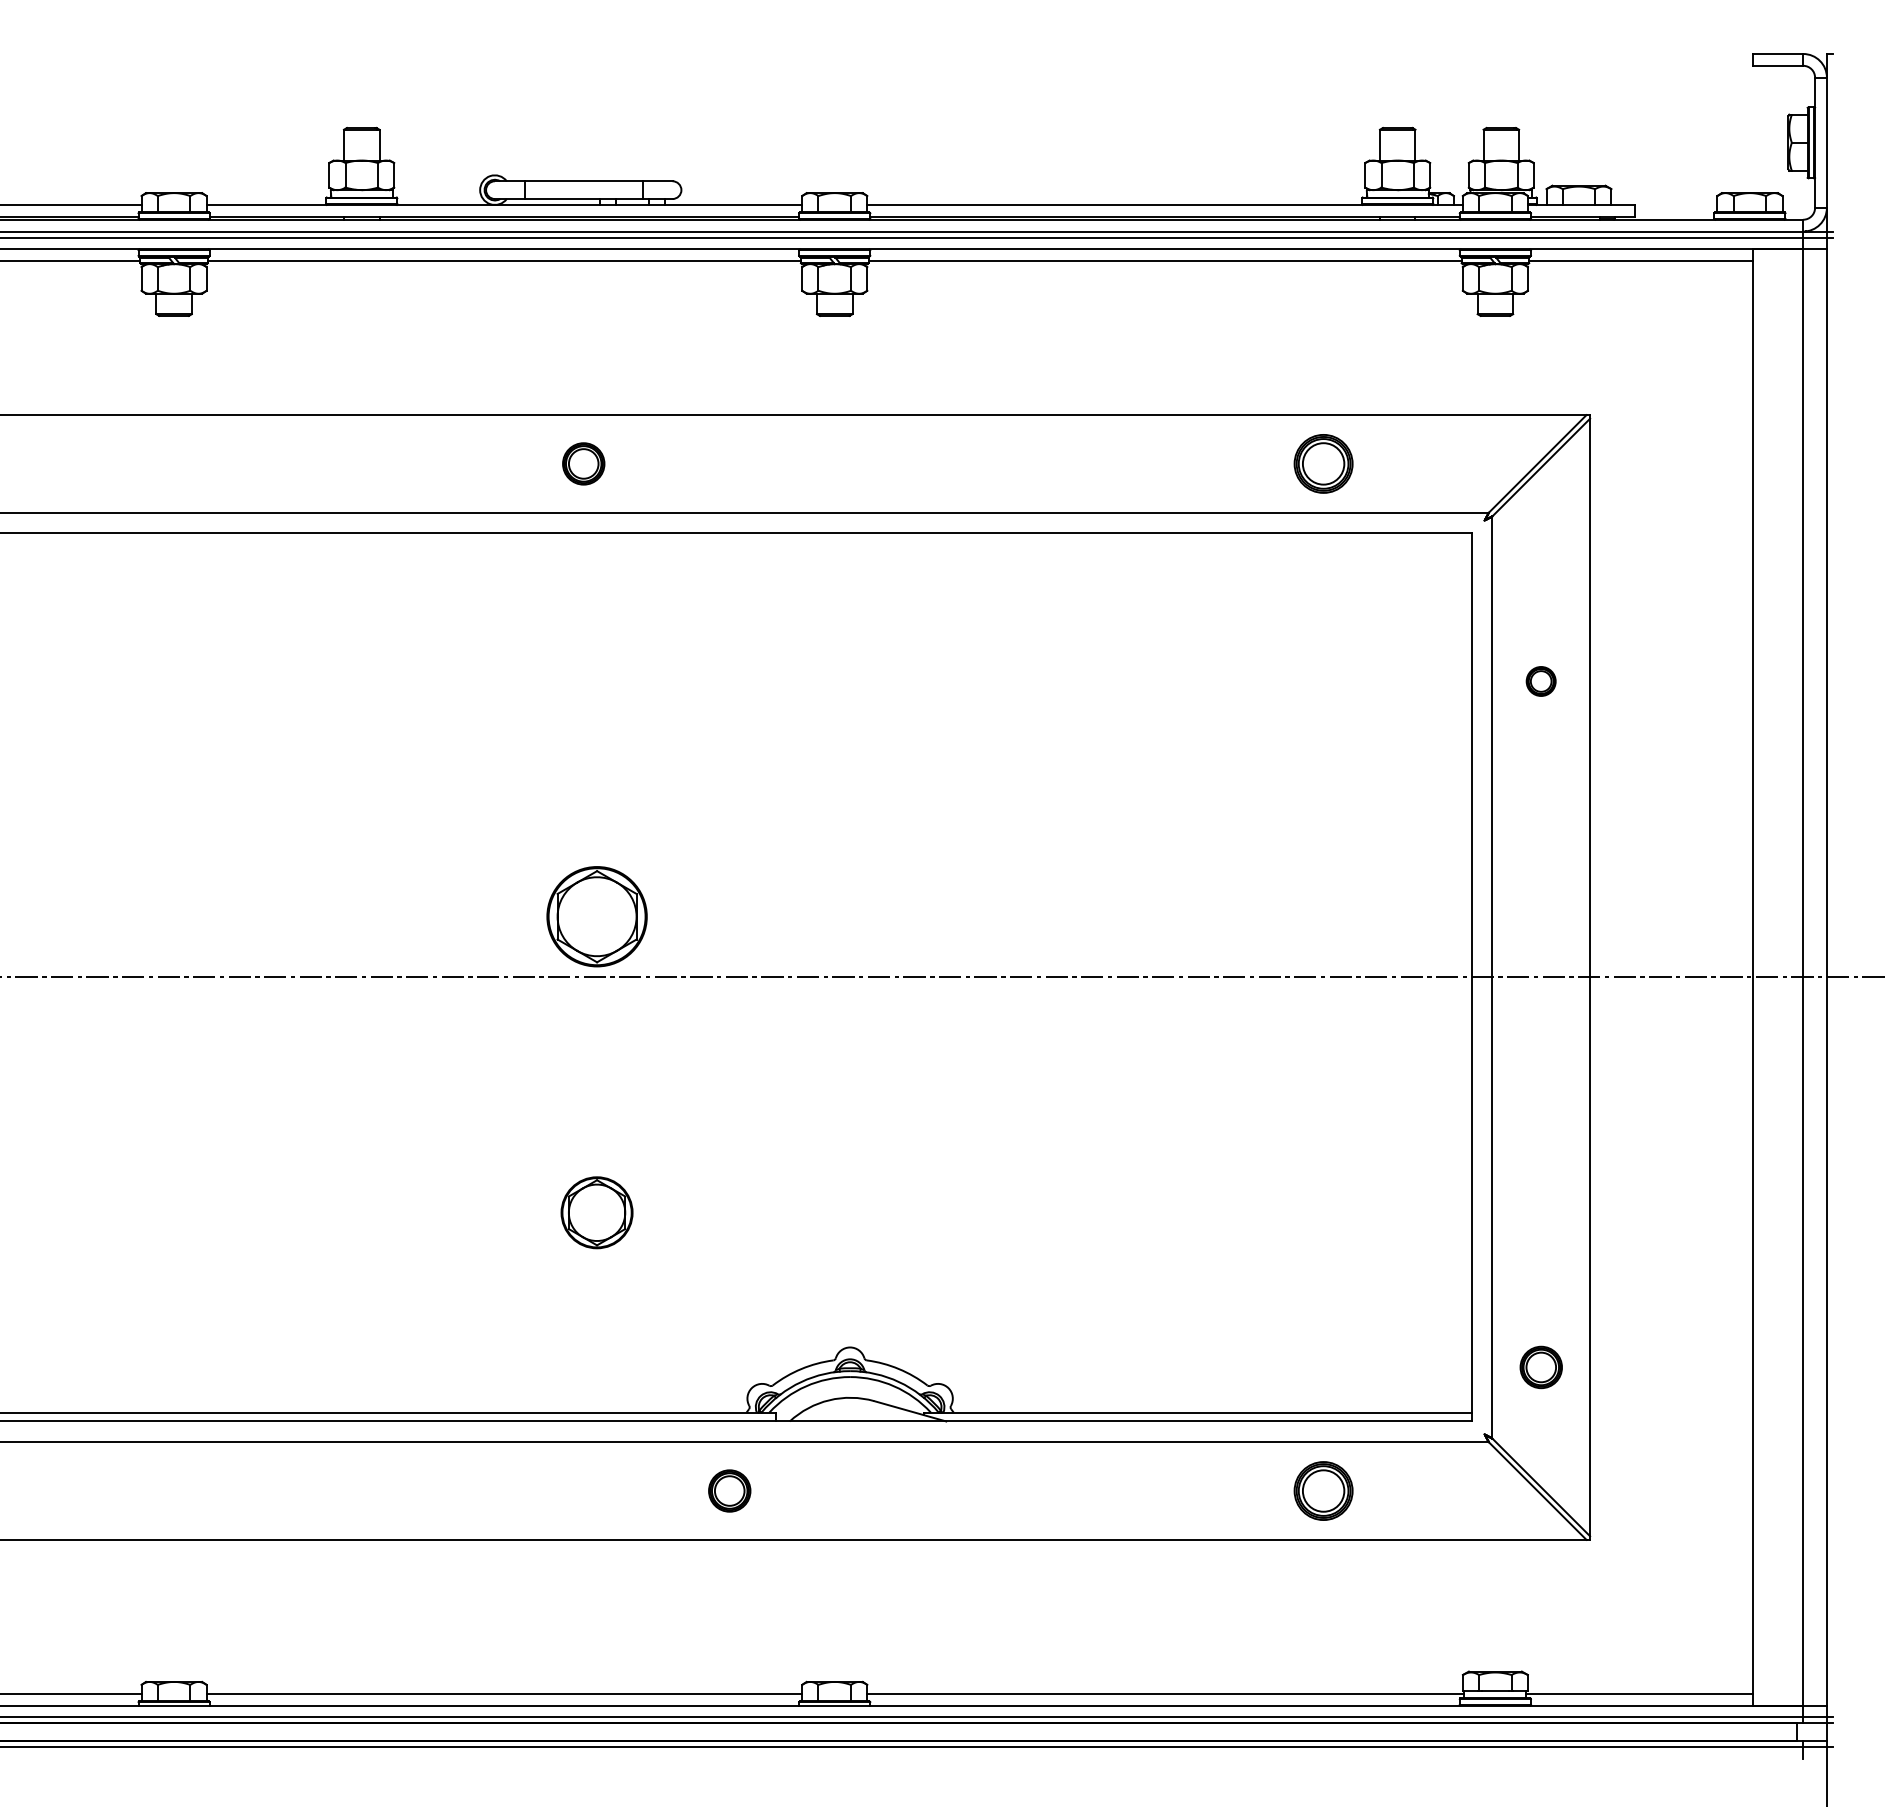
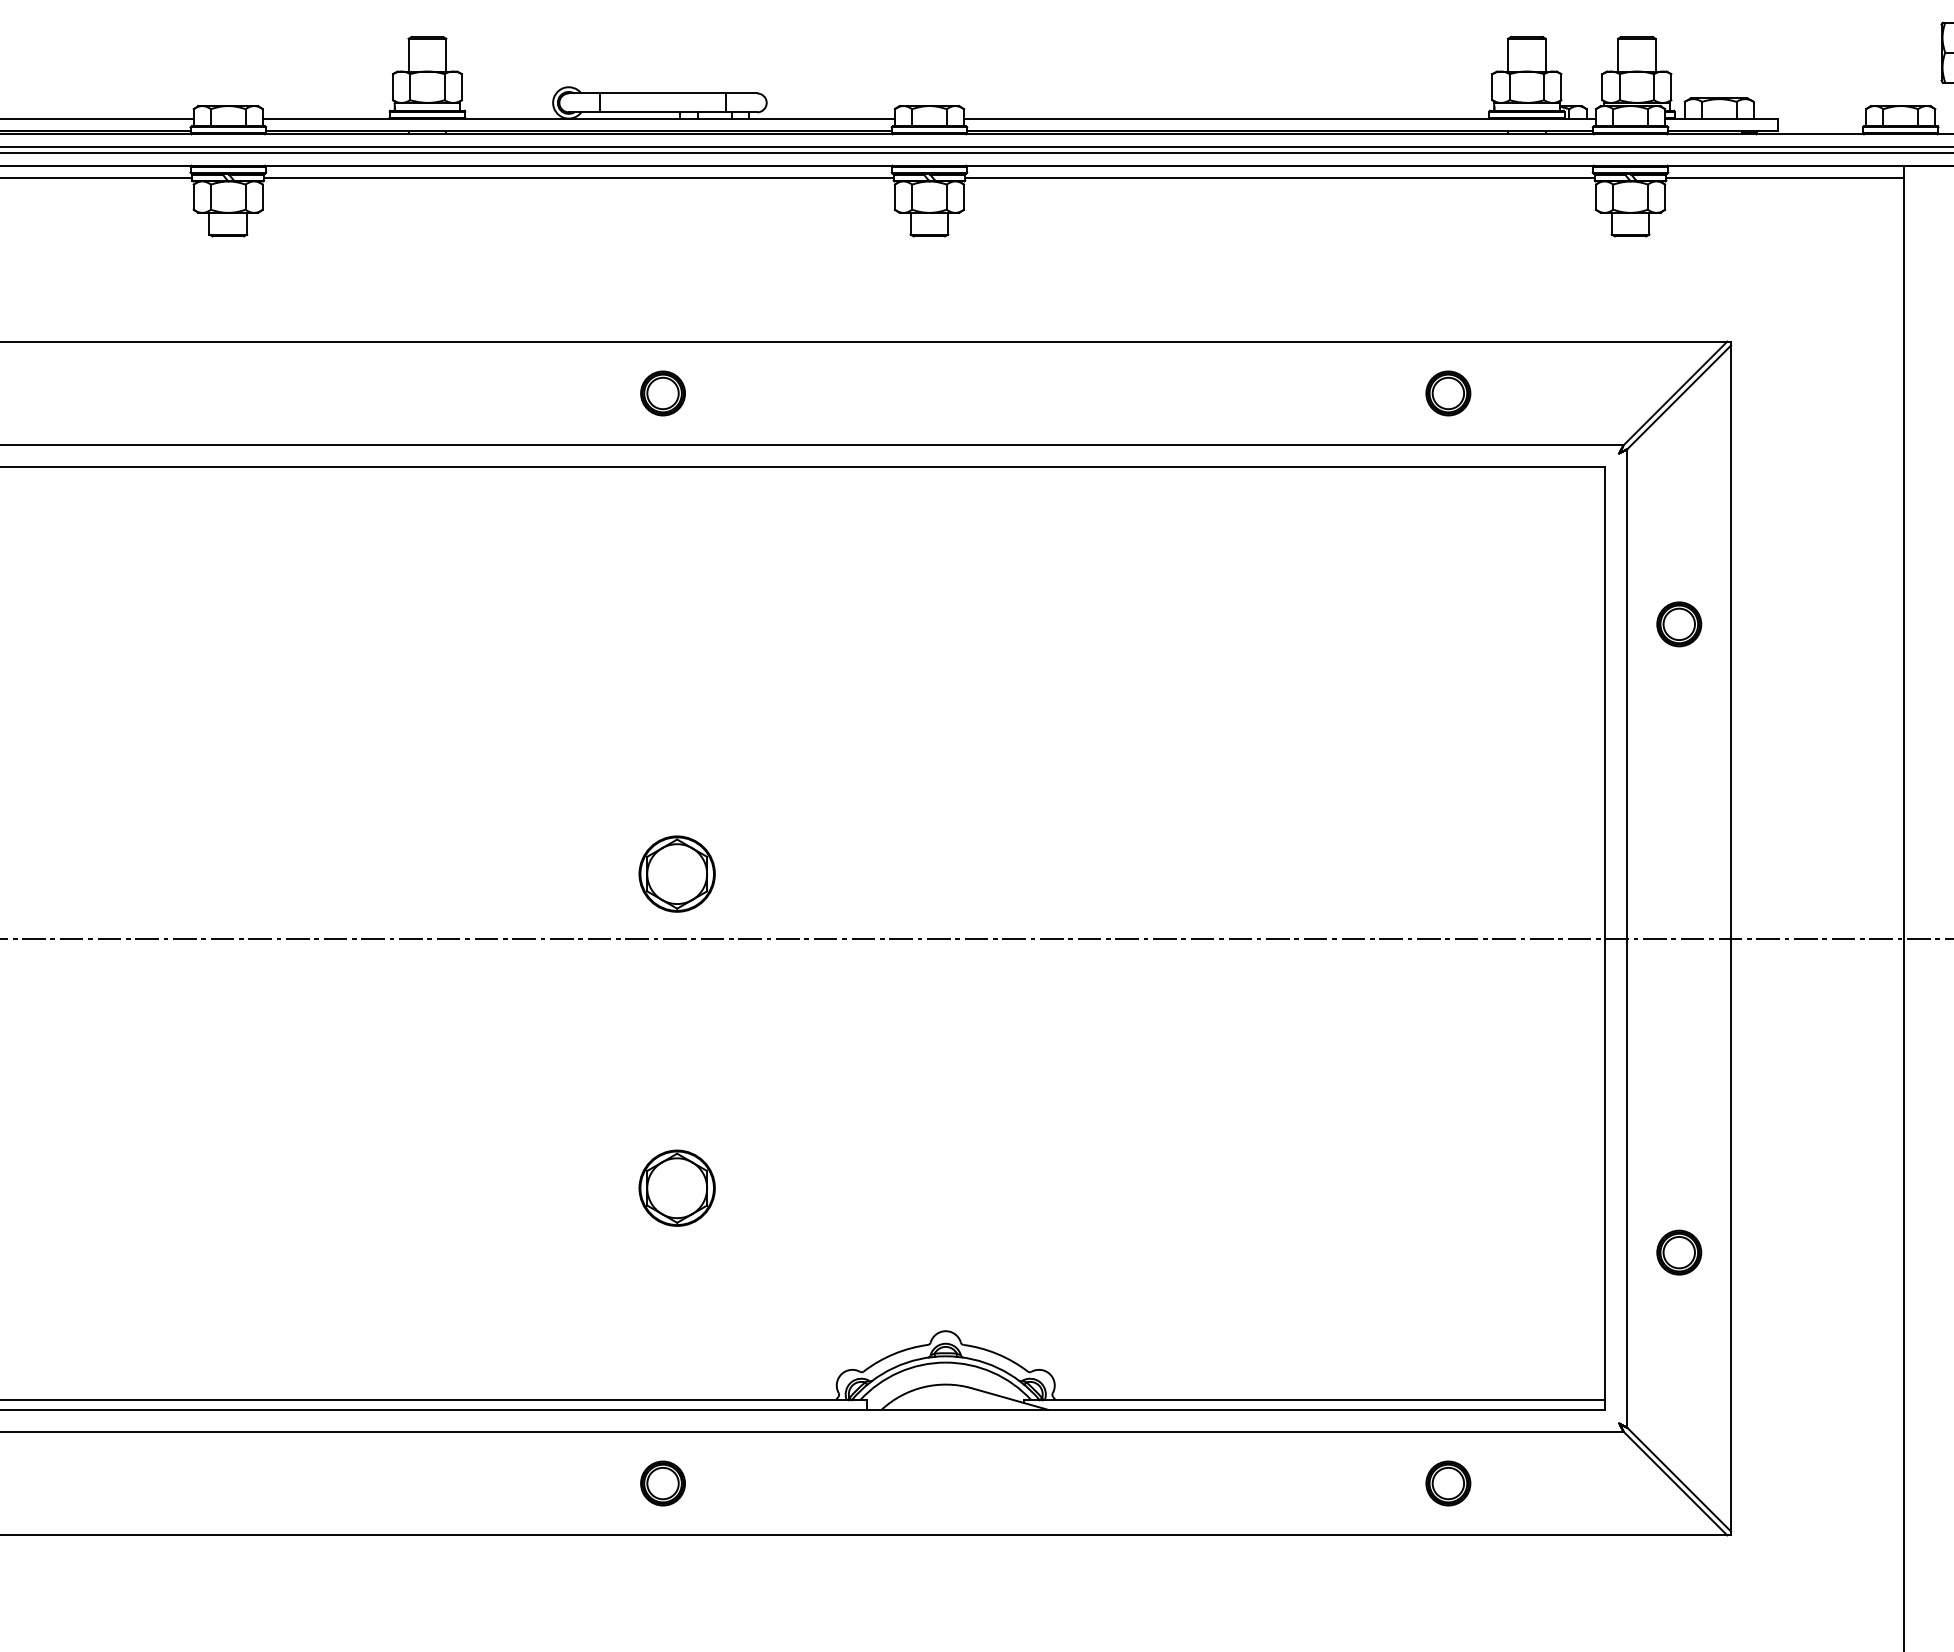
part: (1323, 463) -> (1448, 393), size x0.71
part: (1540, 681) -> (1678, 624), size x1.43
part: (596, 916) -> (676, 873), size x0.71
part: (1540, 1367) -> (1678, 1252), moved
part: (729, 1490) -> (662, 1482), moved
part: (1323, 1490) -> (1448, 1482), size x0.71

